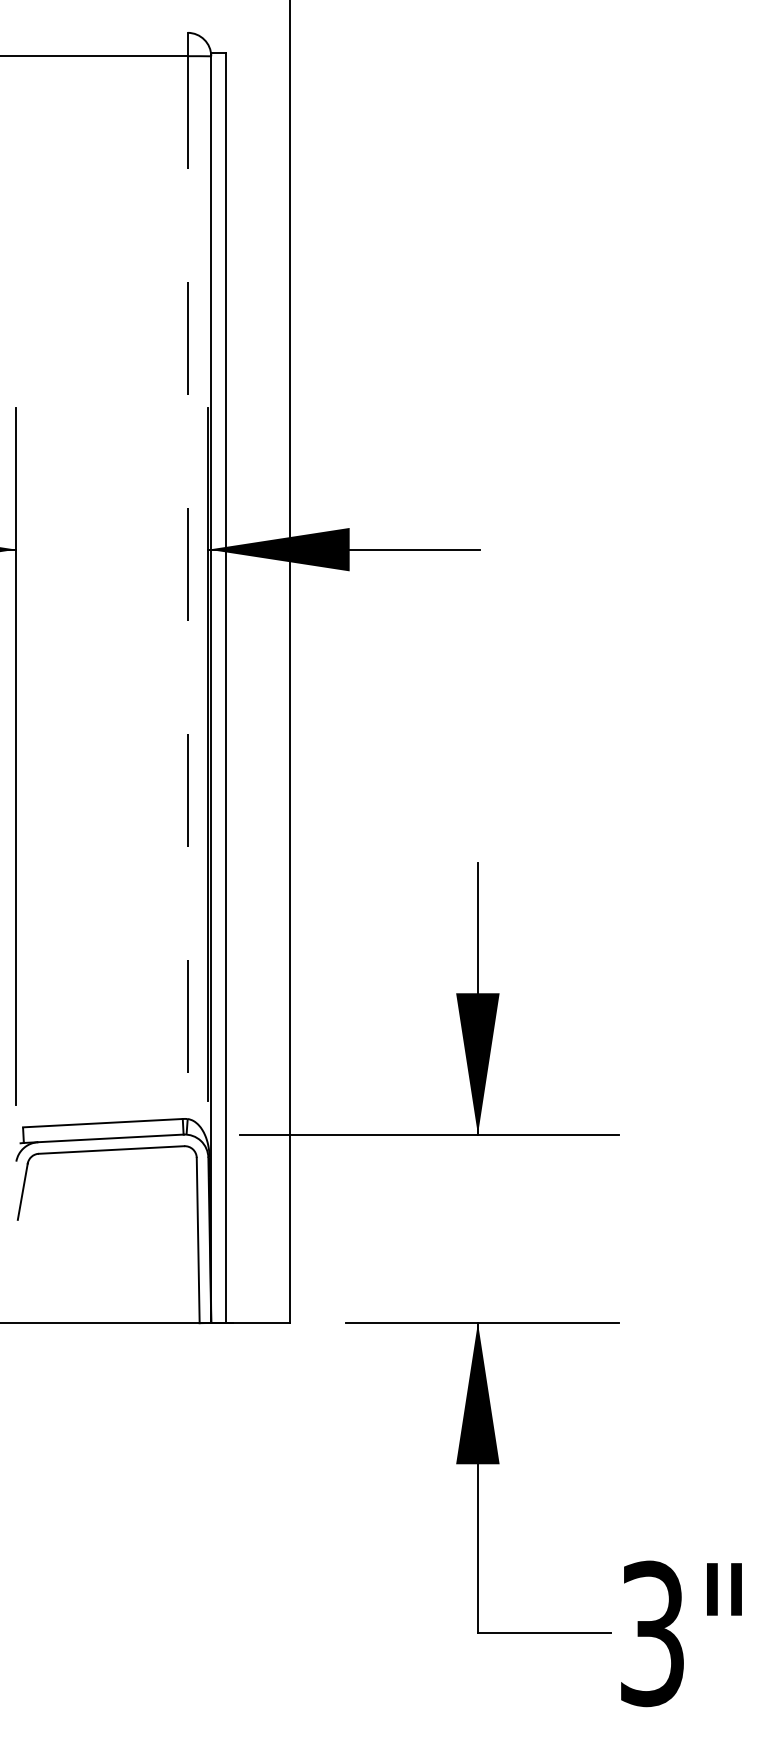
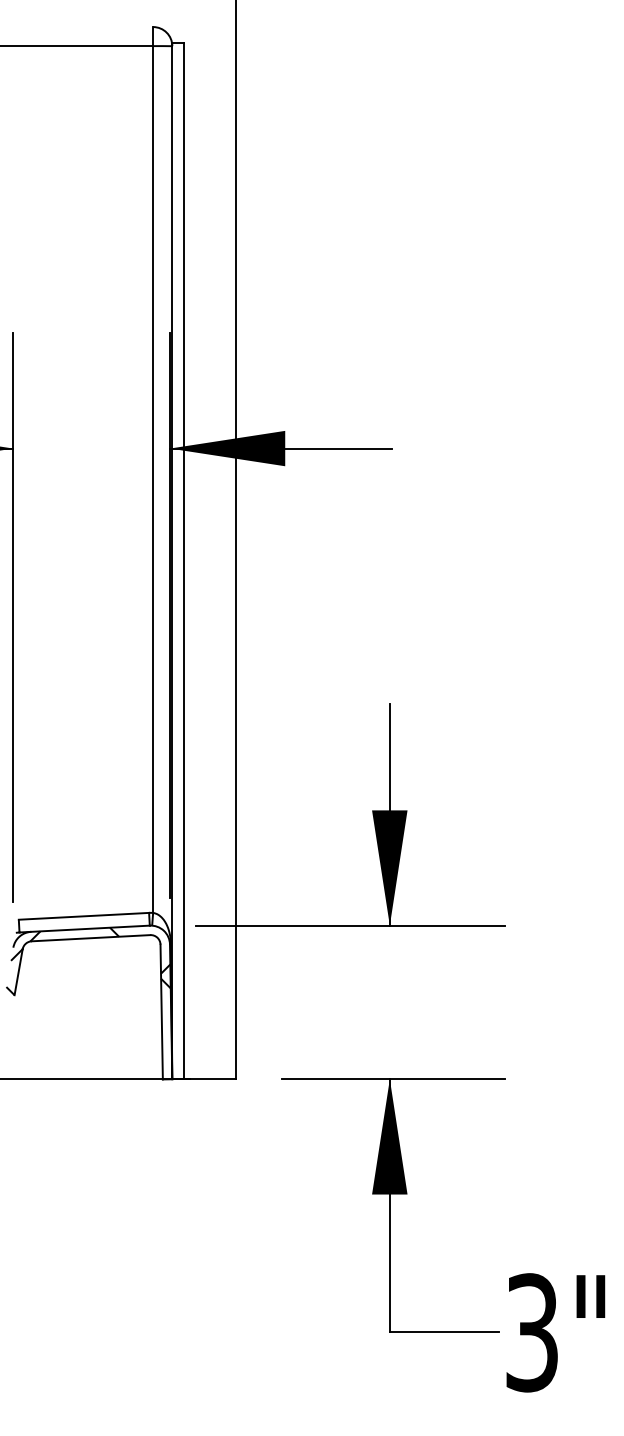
line: (187, 588) -> (152, 480), dashed -> solid
hatch: (108, 1178) -> (88, 961), added

